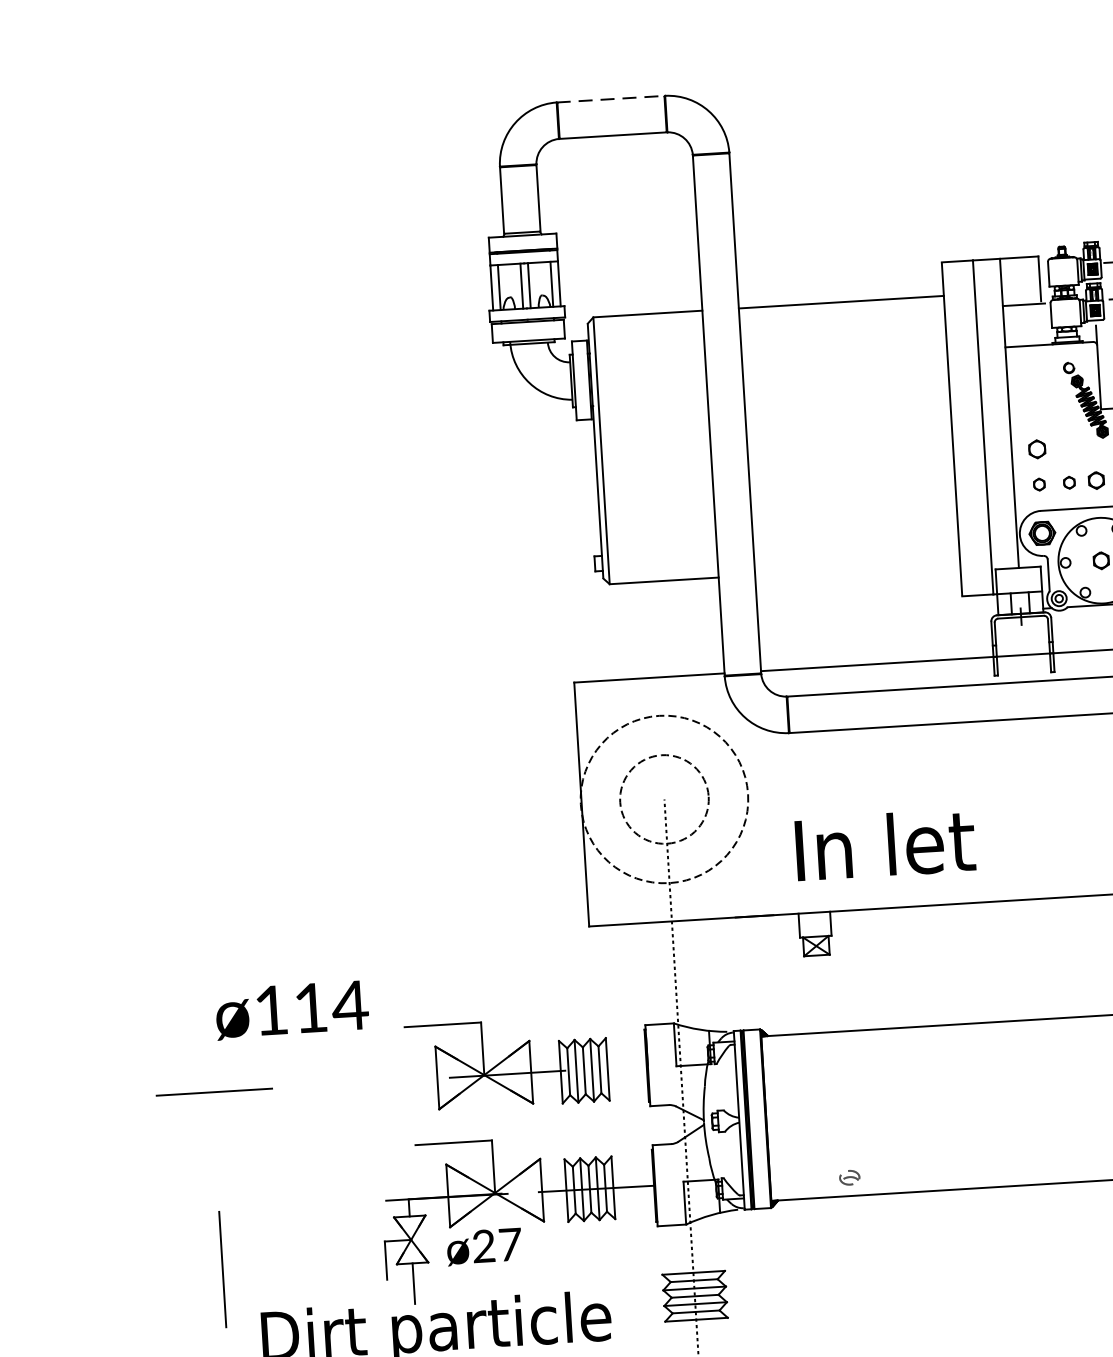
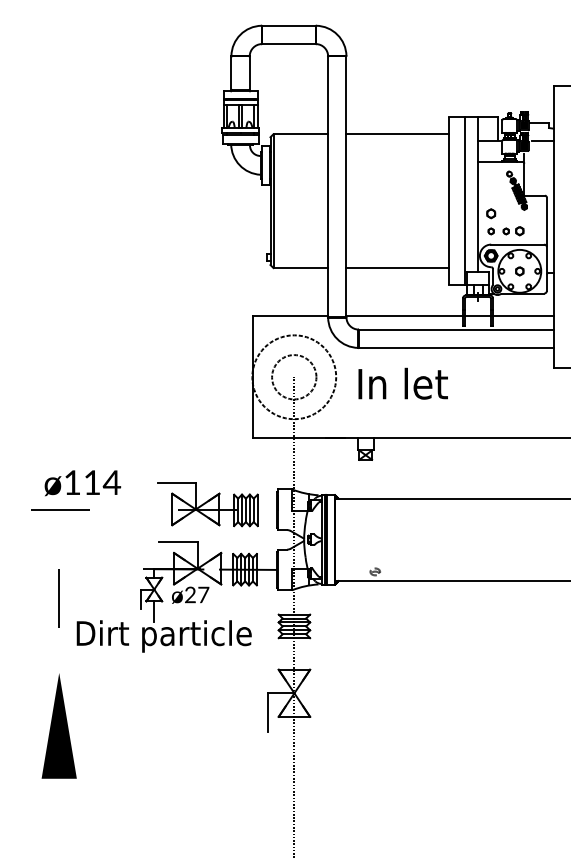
line: (612, 98) -> (289, 25), dashed -> solid
line: (857, 569) -> (397, 268), added
text: (883, 844) -> (402, 383), moved
text: (291, 1010) -> (82, 483), moved

